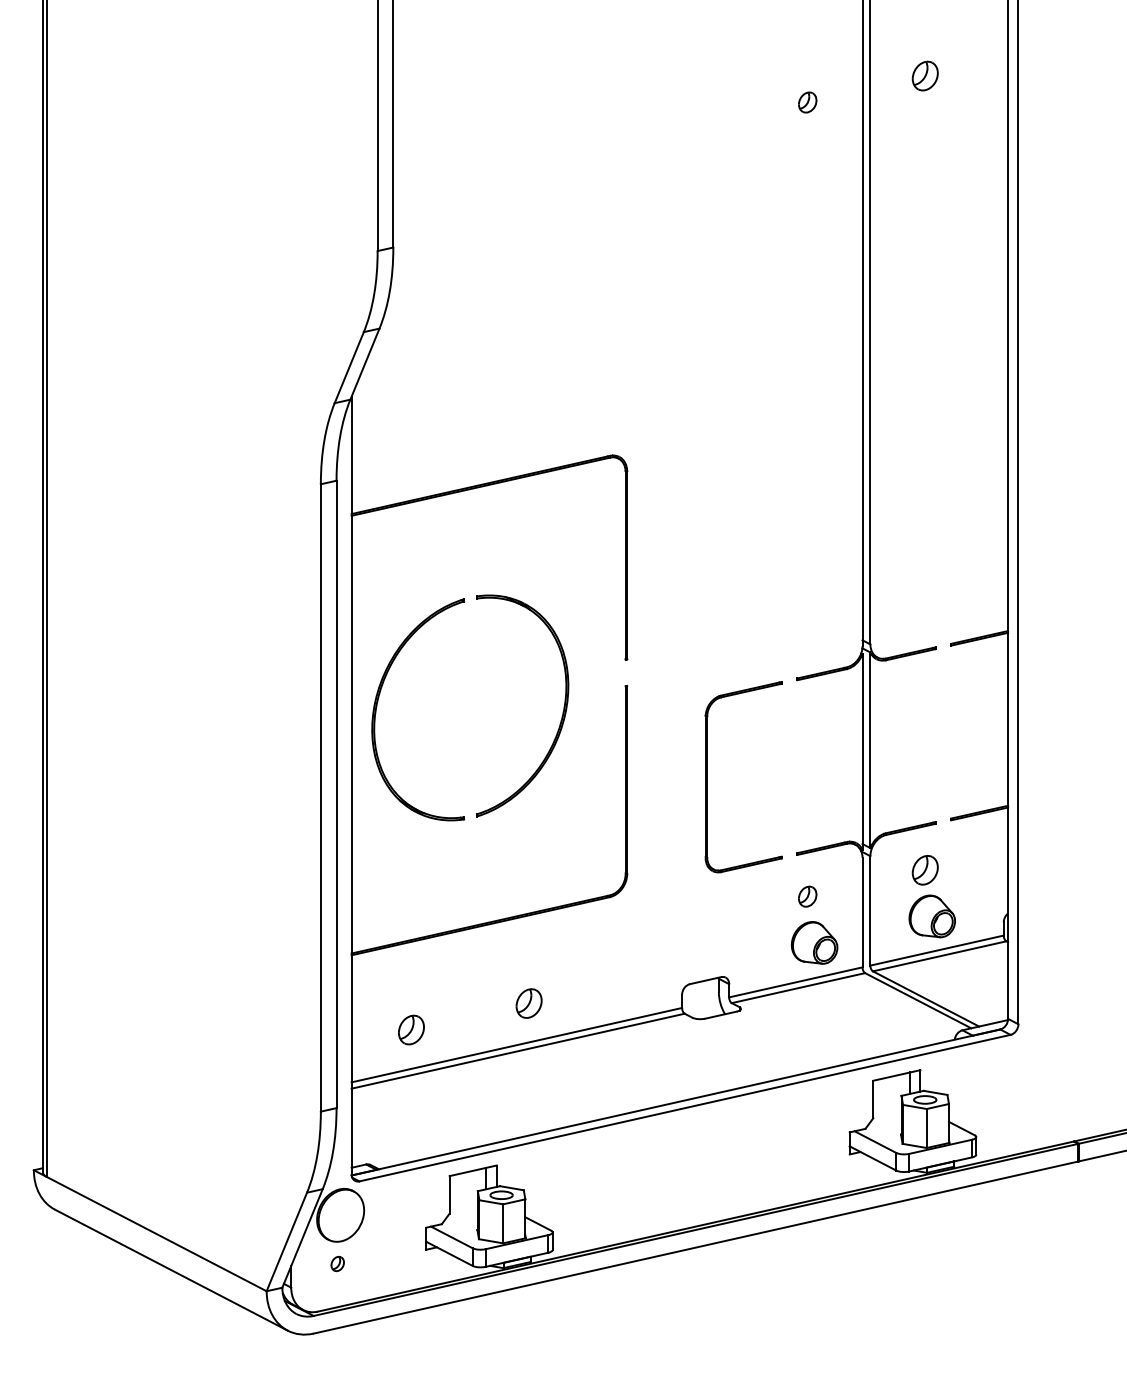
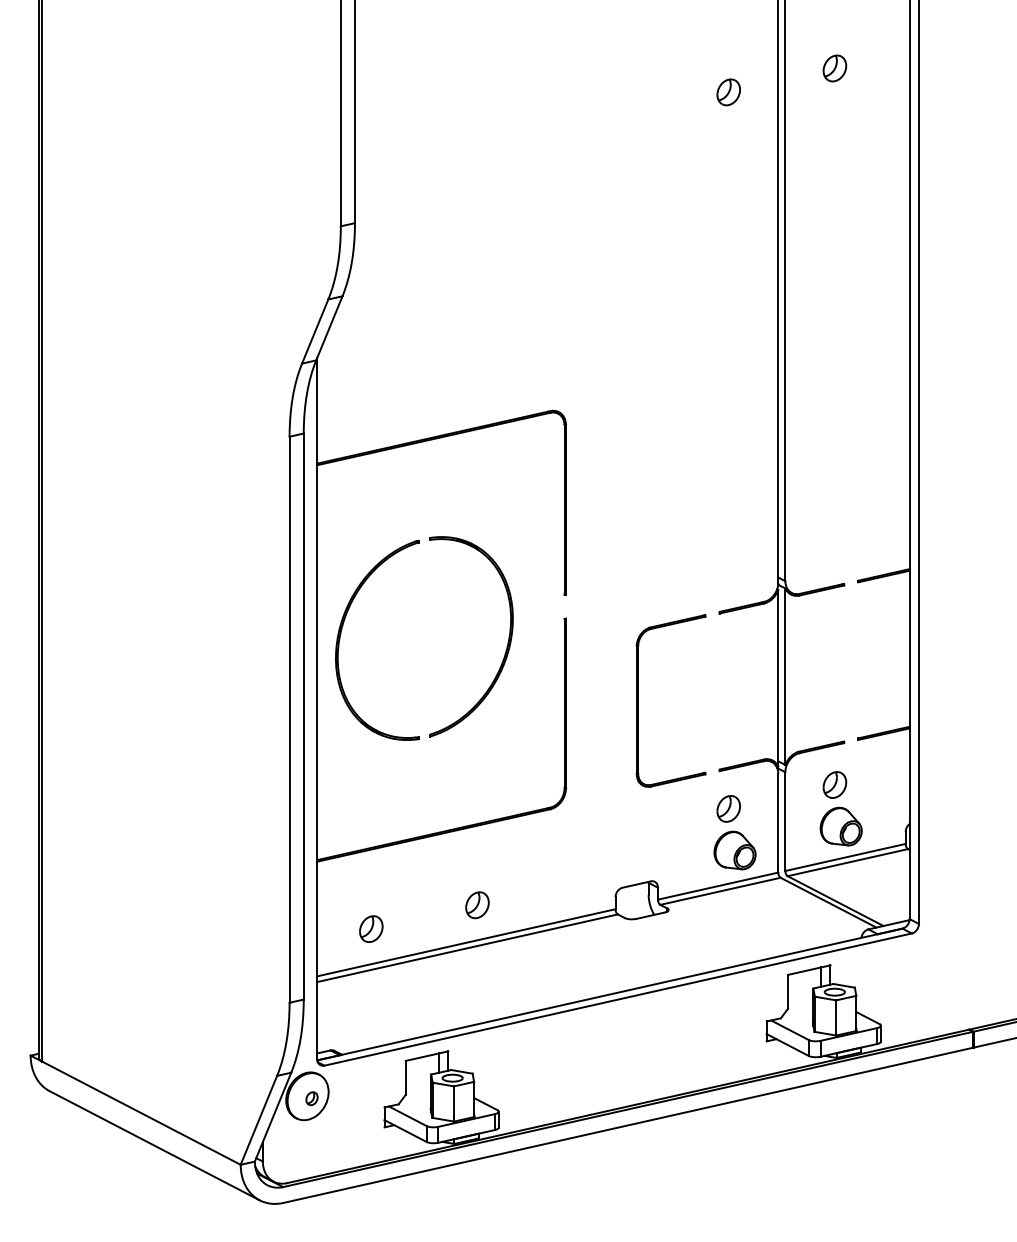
part: (807, 102) -> (728, 92), size x1.43
part: (807, 896) -> (728, 808), size x1.43
part: (337, 1263) -> (311, 1098), moved

